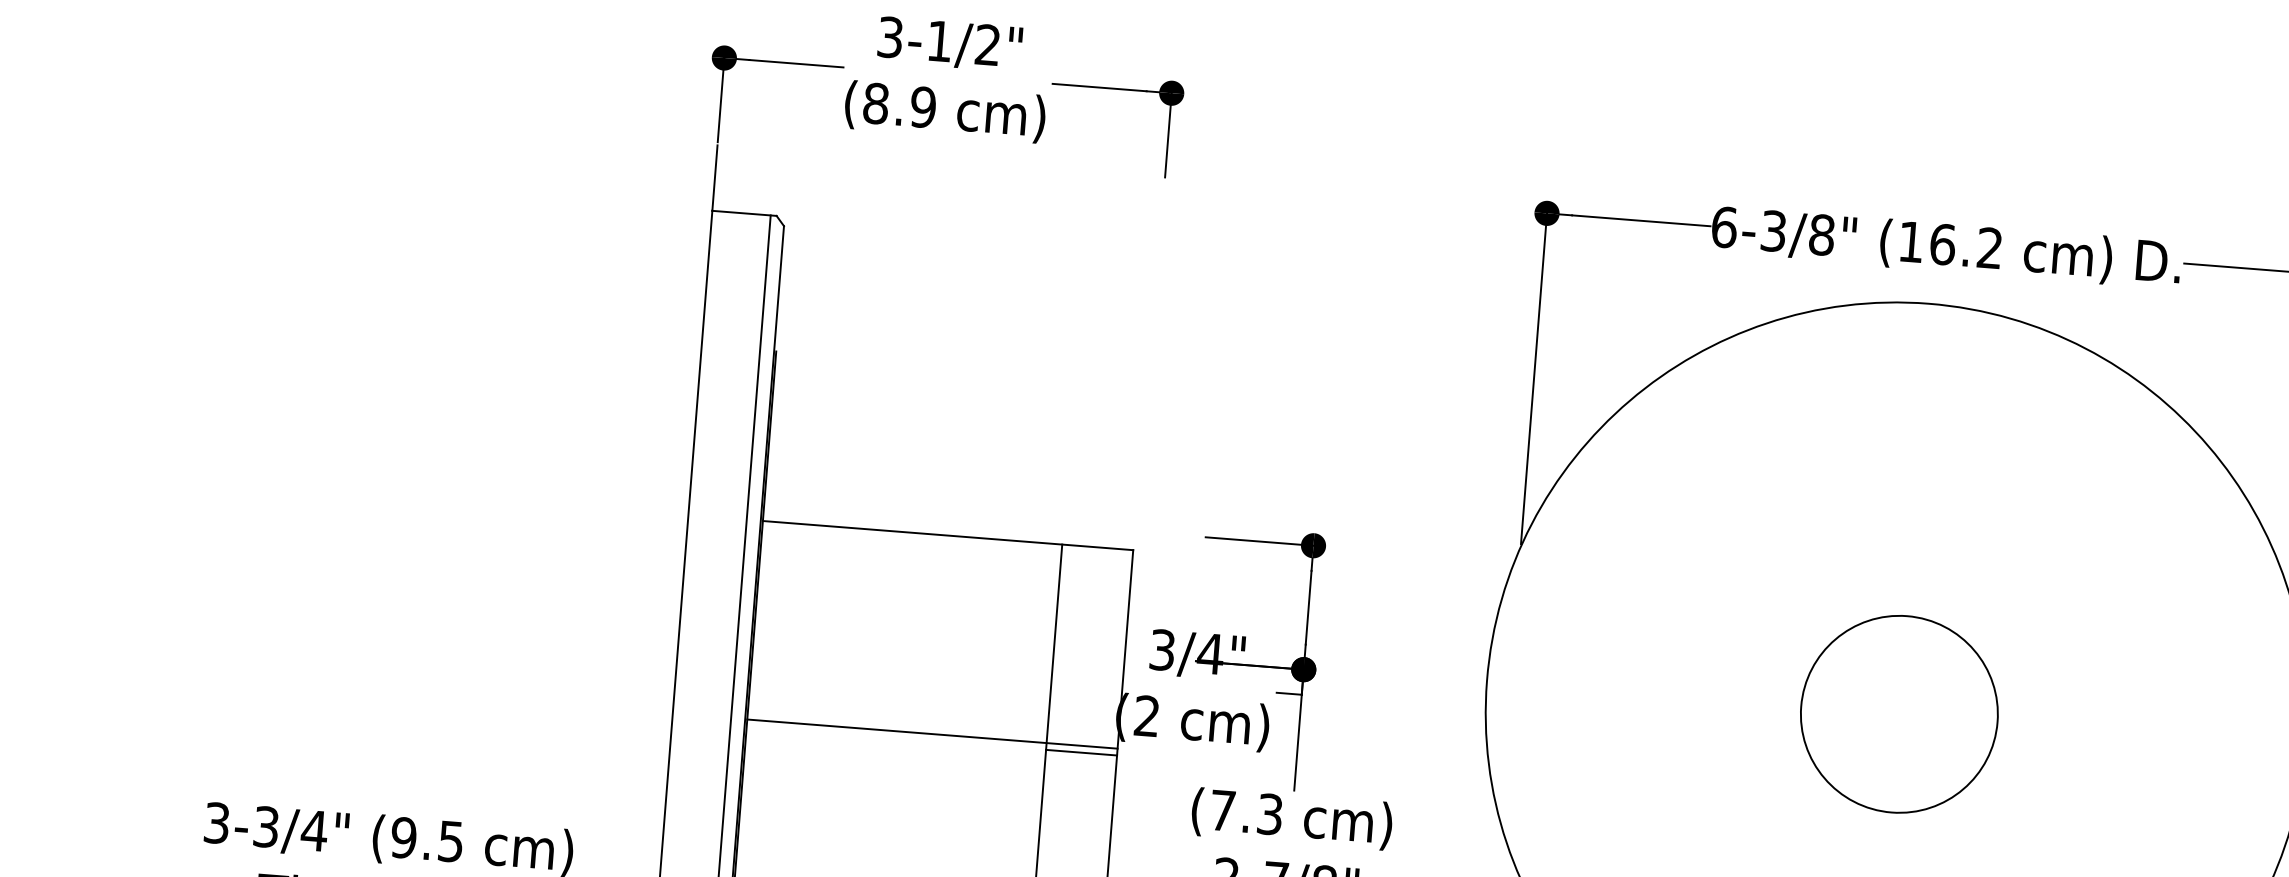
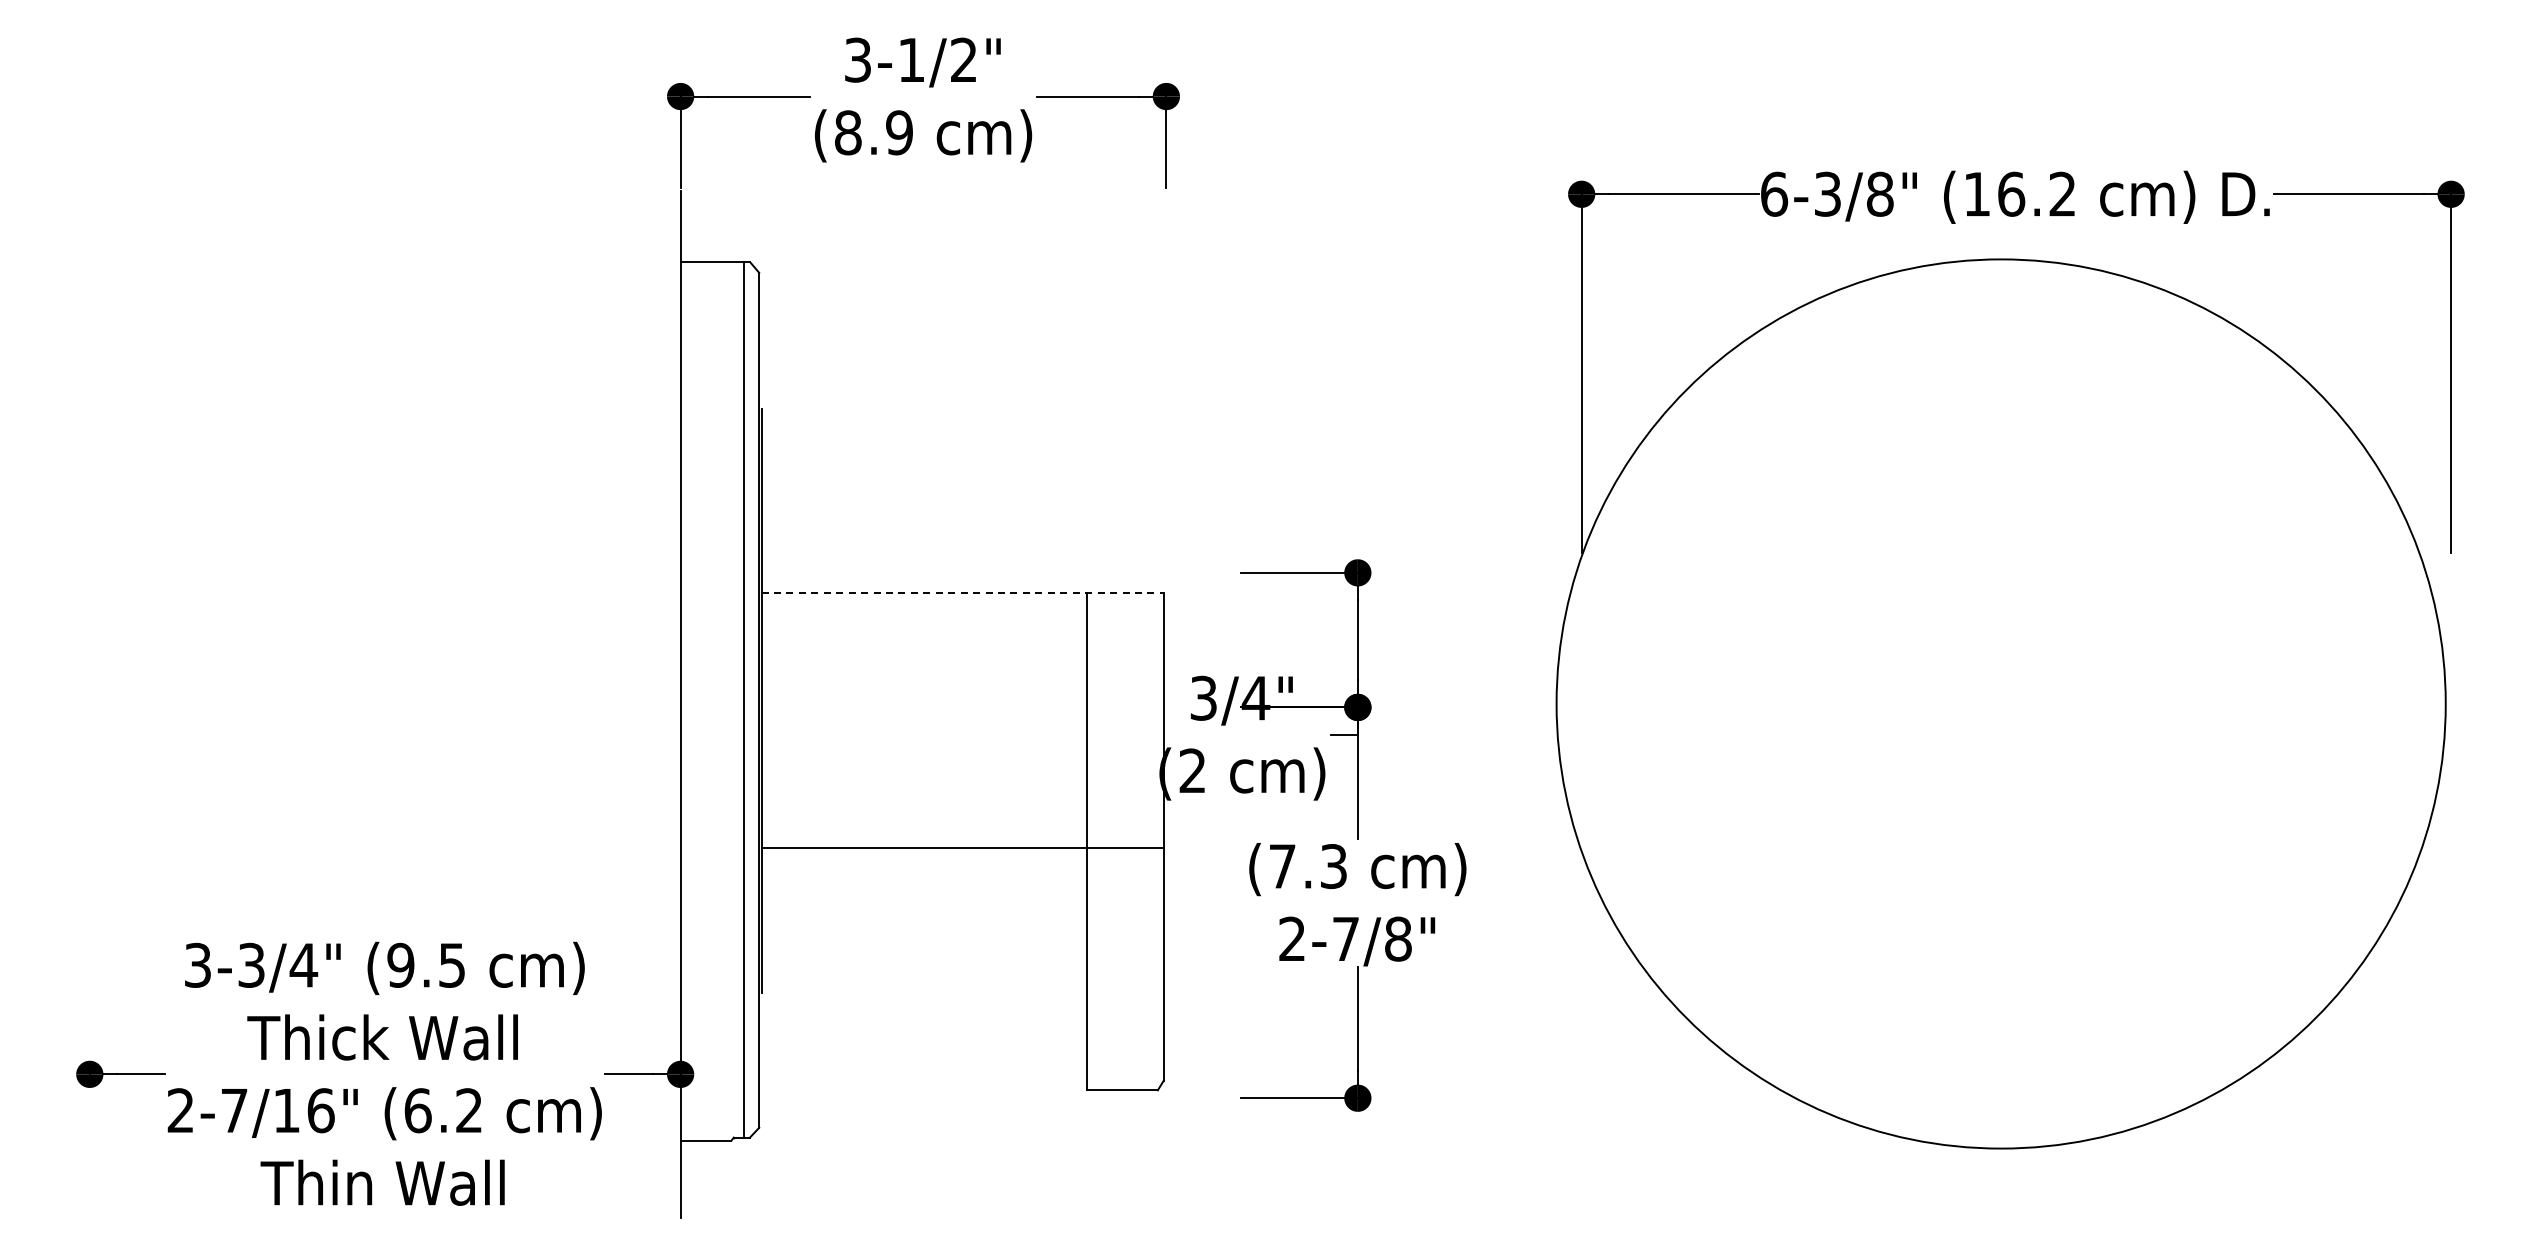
line: (948, 535) -> (963, 592), solid -> dashed
circle: (1899, 713) -> (2004, 704), removed
line: (932, 734) -> (962, 848), moved
line: (1081, 752) -> (1124, 815), removed

